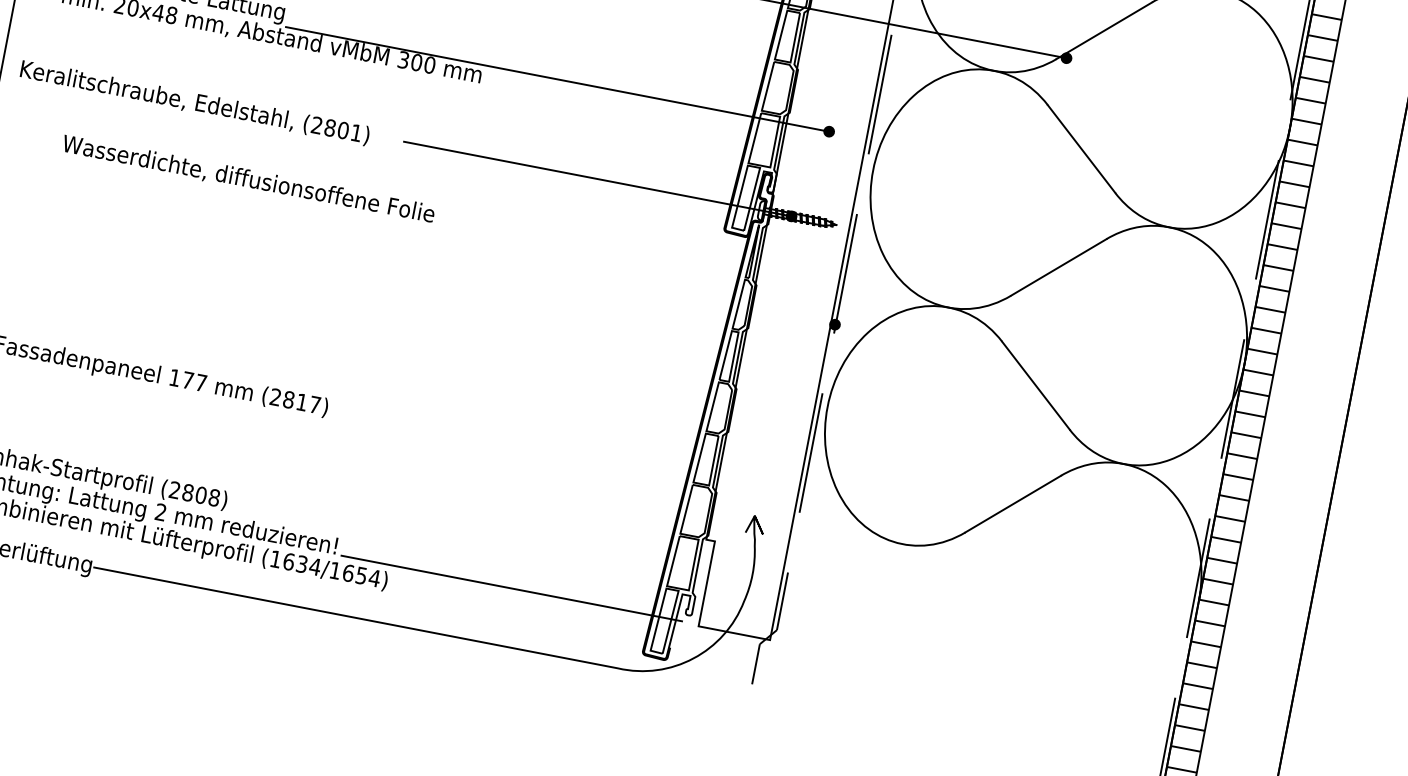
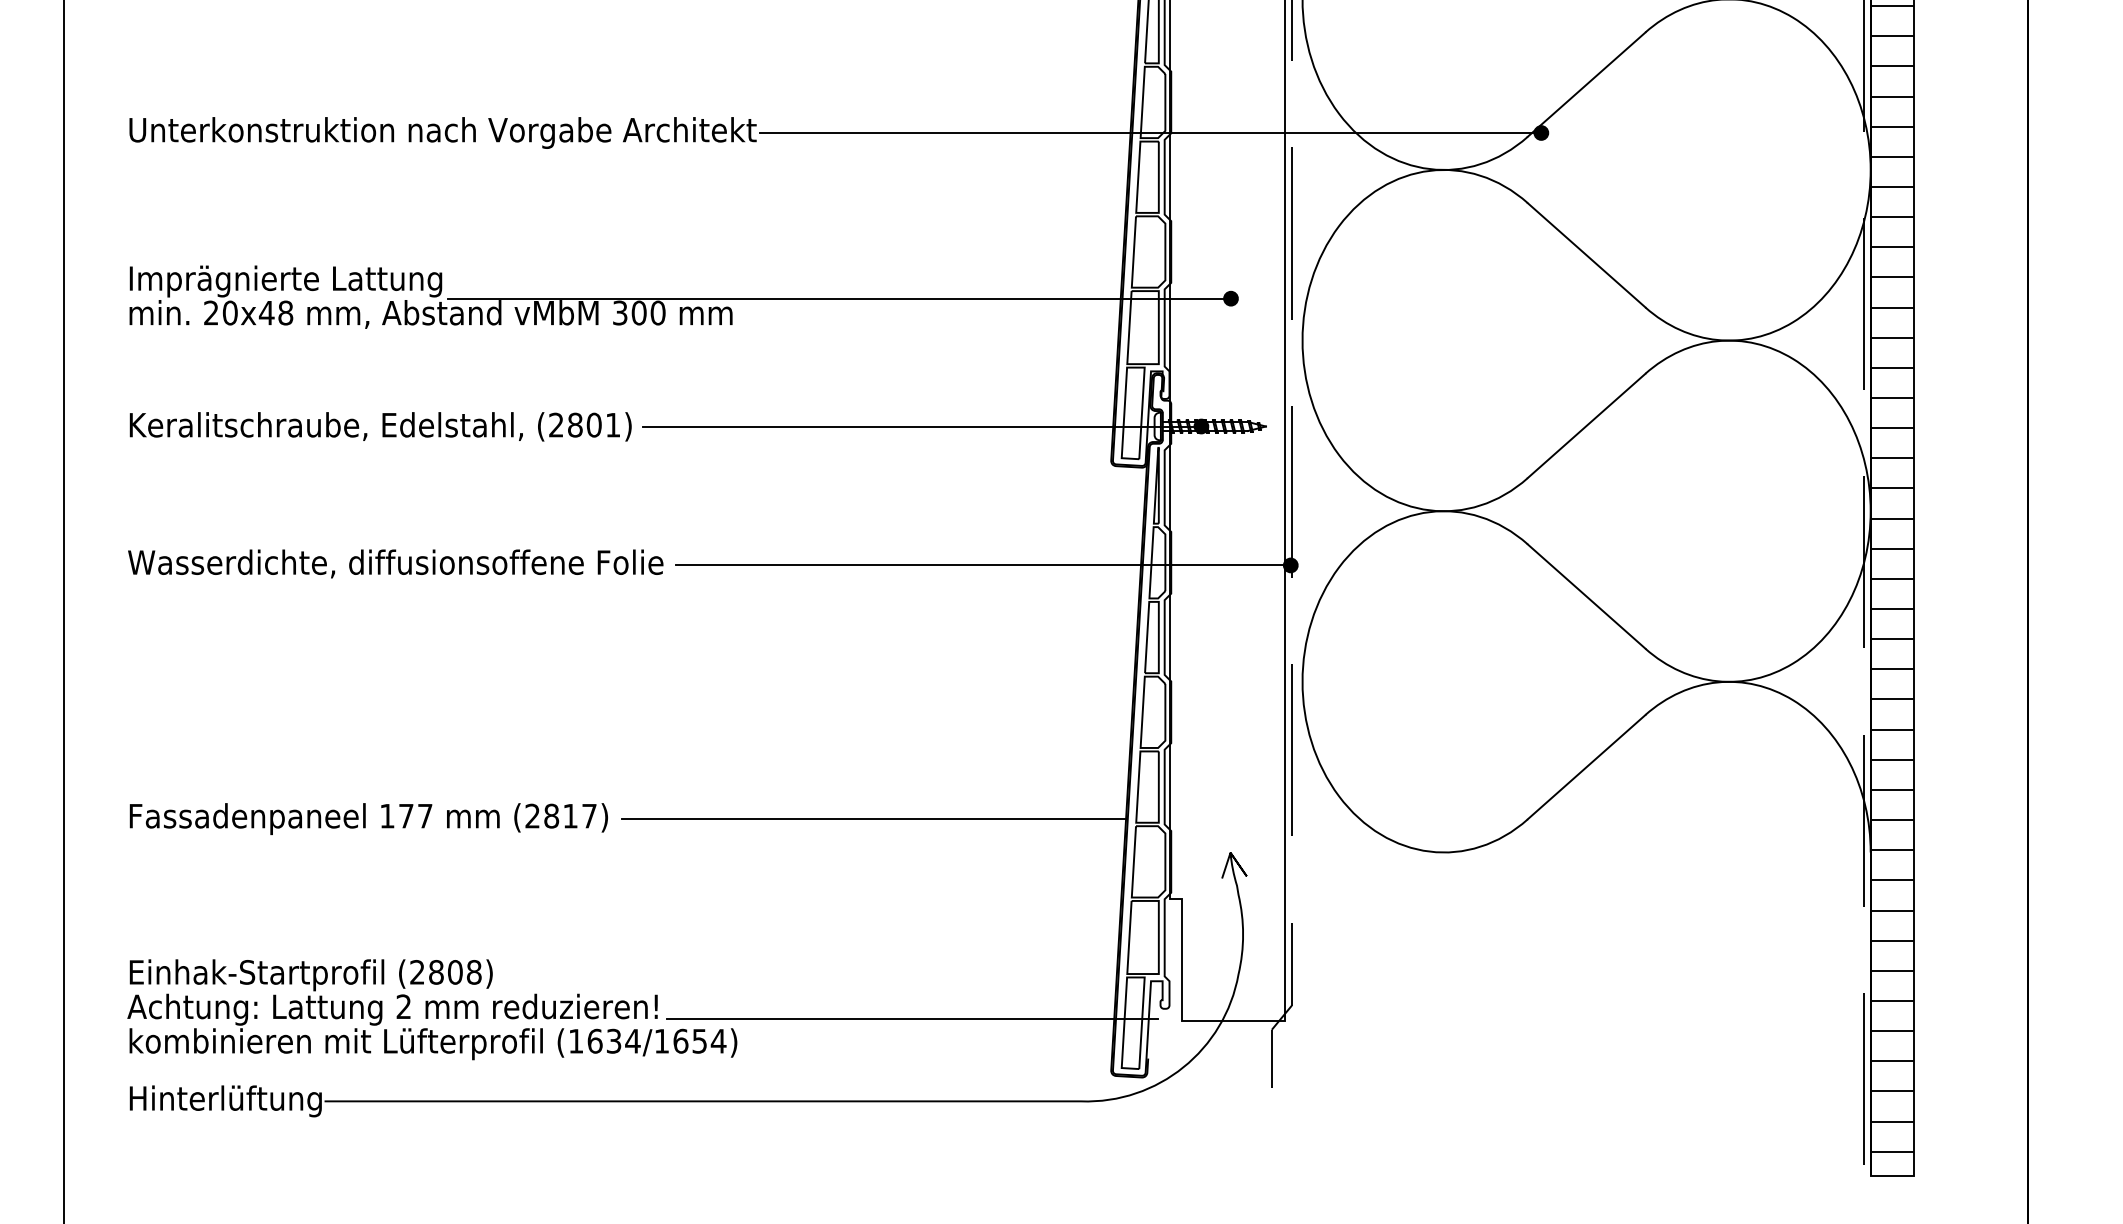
text: (194, 102) -> (380, 426), moved
text: (248, 179) -> (395, 563), moved
line: (621, 283) -> (983, 565), added
line: (511, 445) -> (873, 819), added

